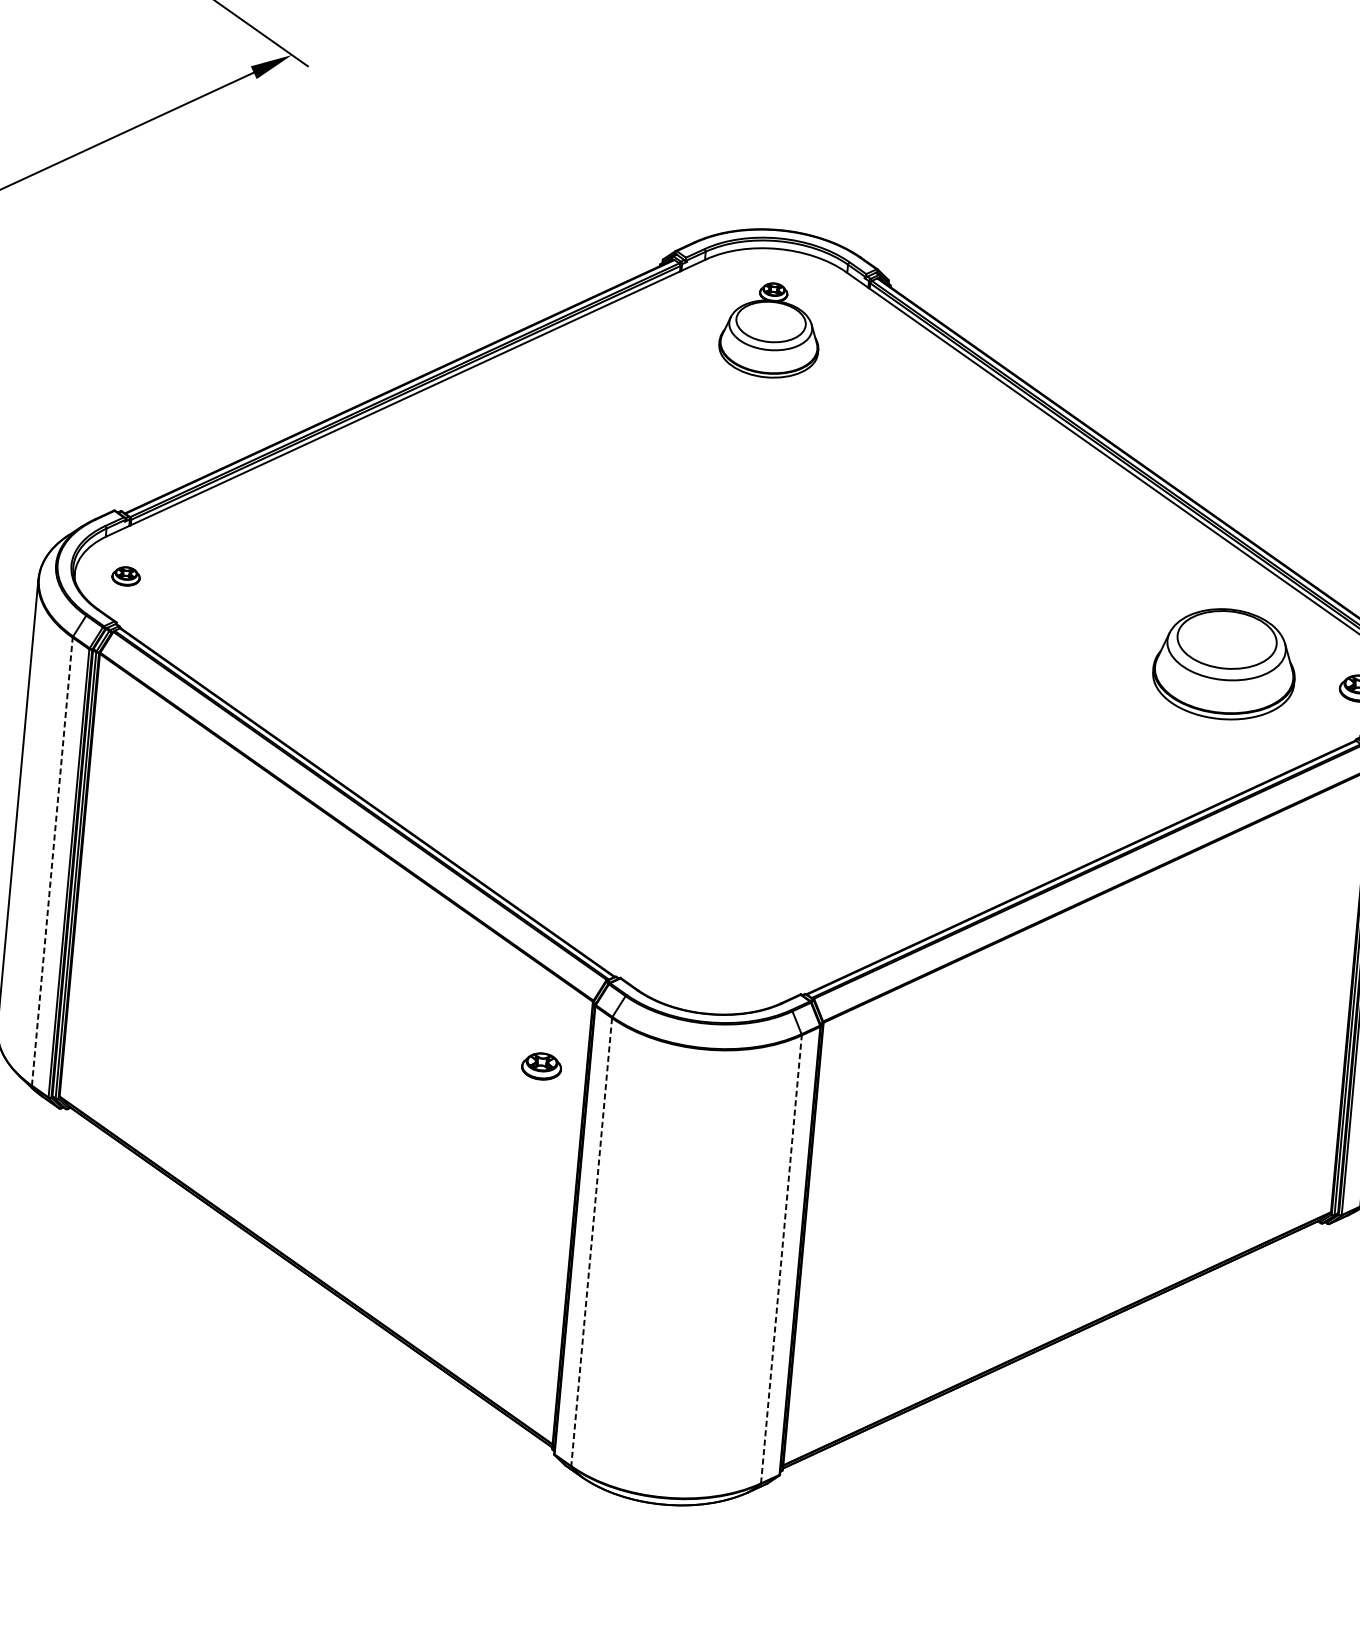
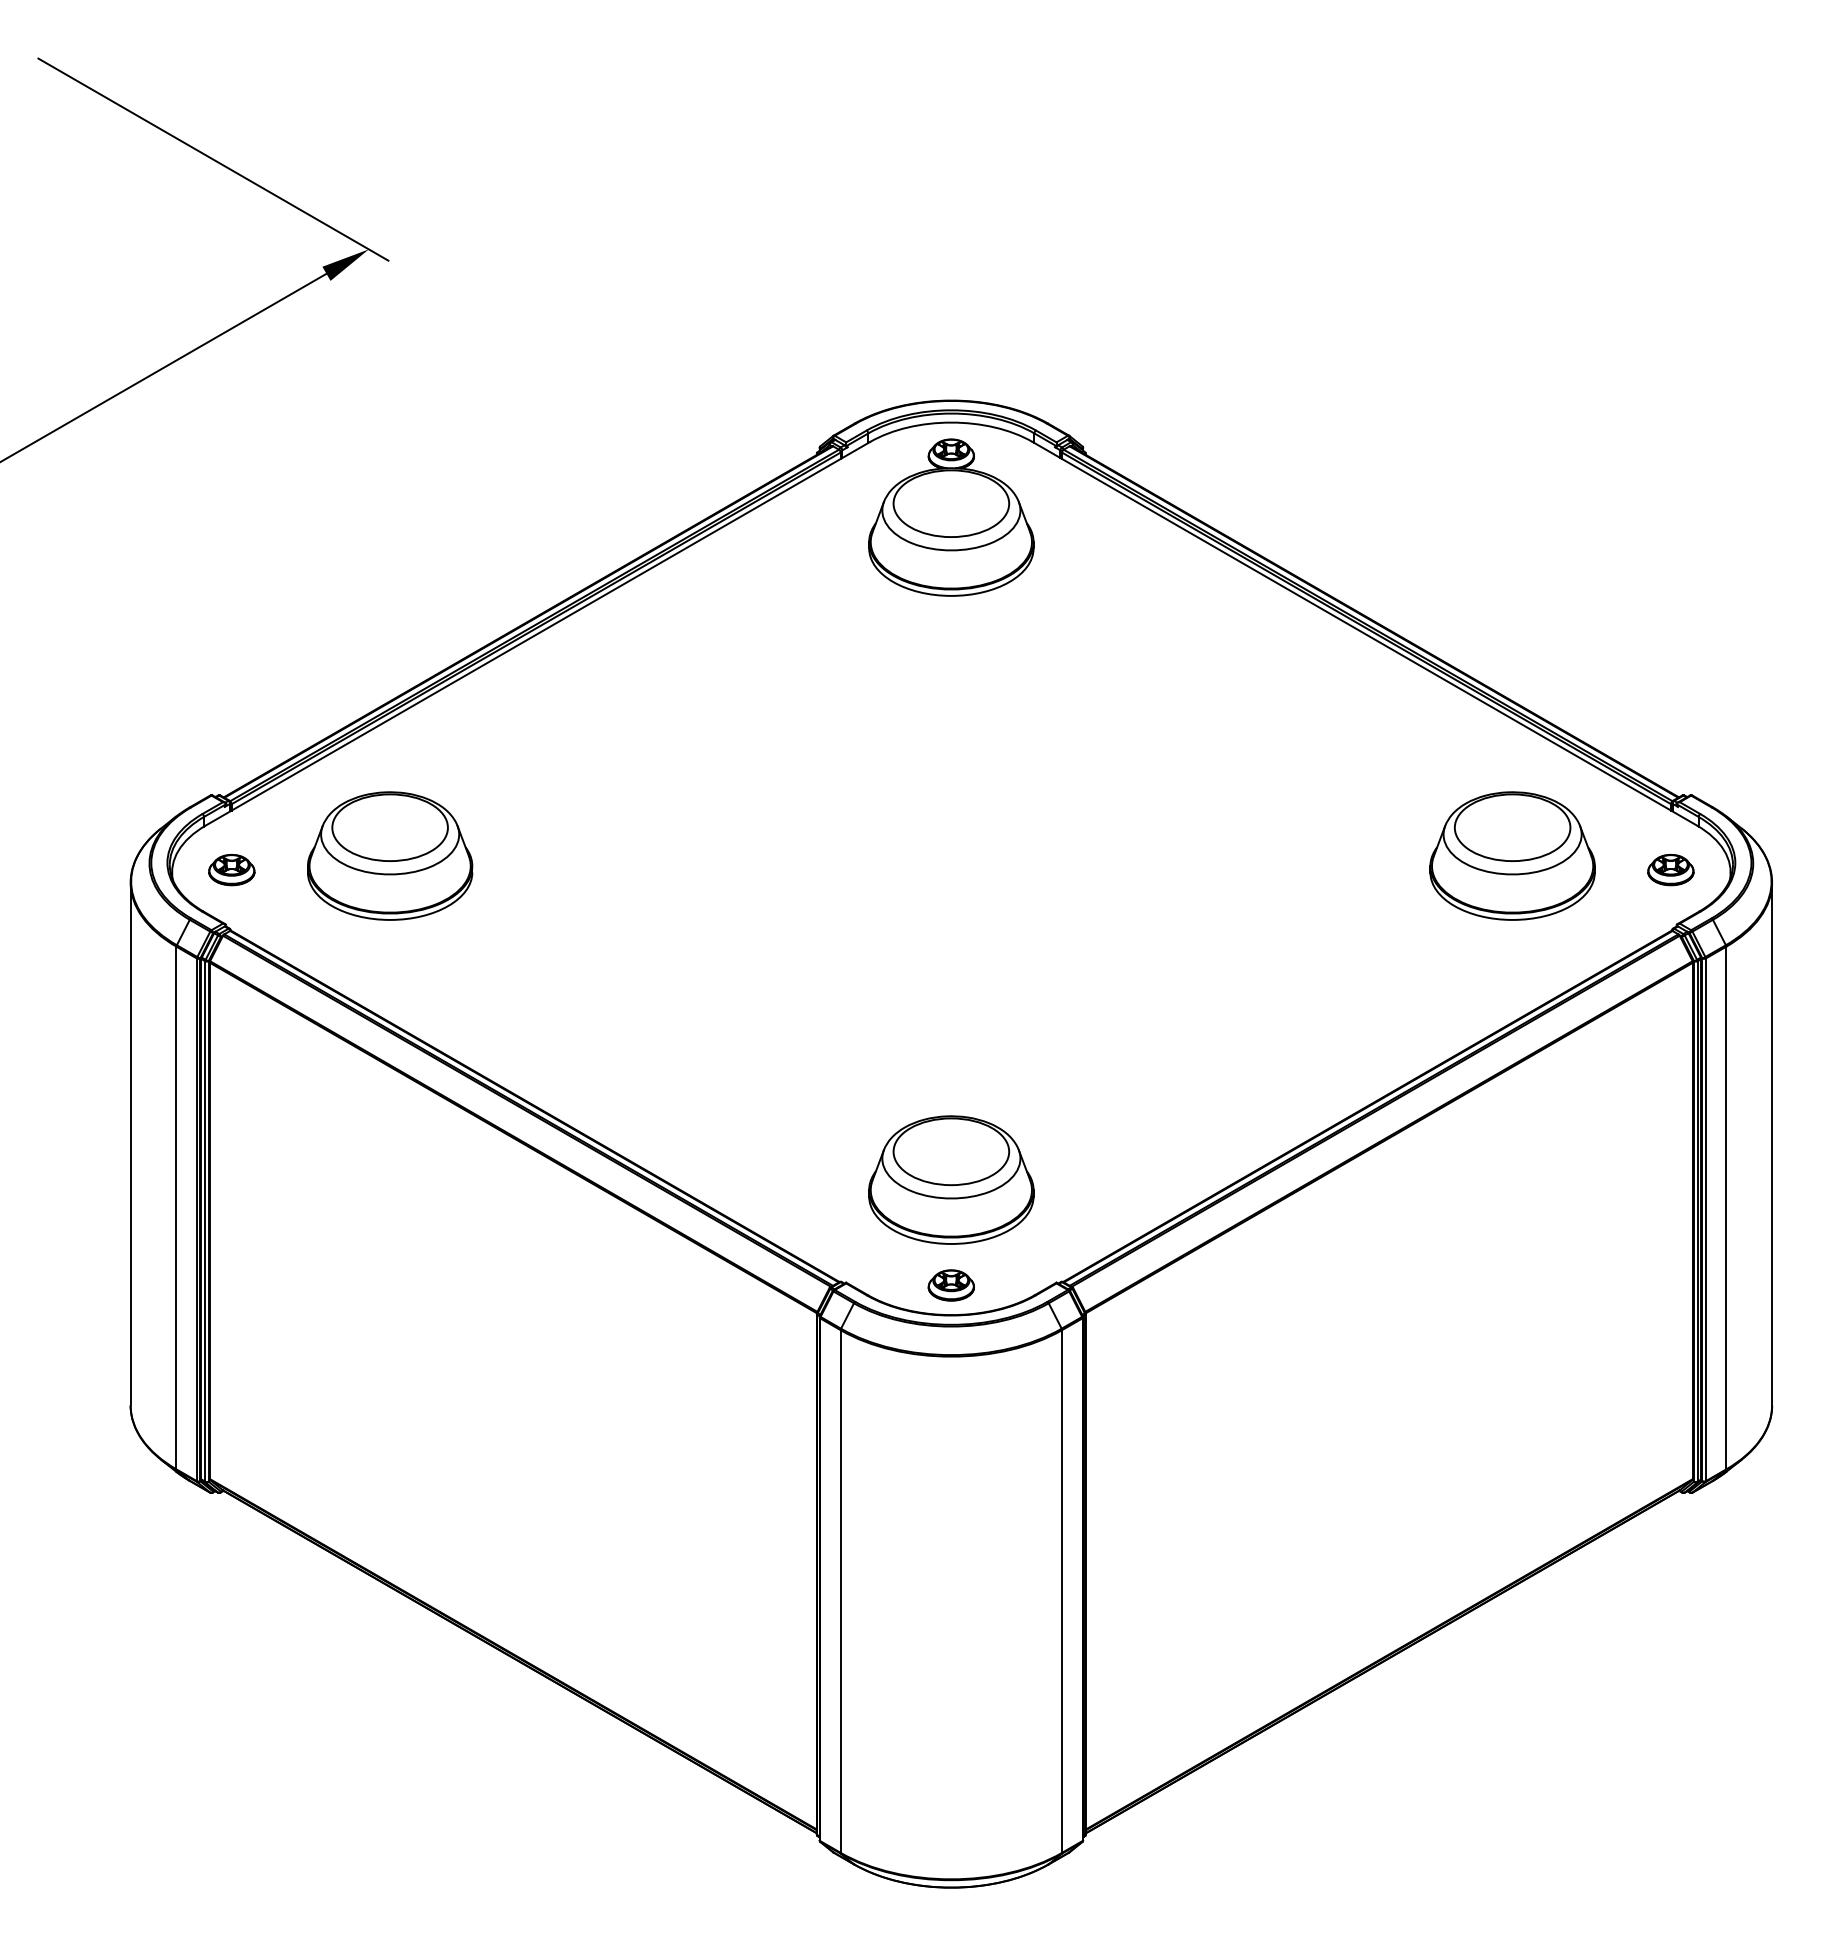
part: (770, 330) -> (951, 517), size x1.43
part: (125, 576) -> (231, 870), size x1.43
part: (263, 576) -> (390, 855), added
line: (52, 861) -> (176, 1207), dashed -> solid
part: (718, 897) -> (951, 1179), added
part: (540, 1066) -> (950, 1285), moved
line: (591, 1242) -> (840, 1592), dashed -> solid
line: (781, 1259) -> (1062, 1591), dashed -> solid

